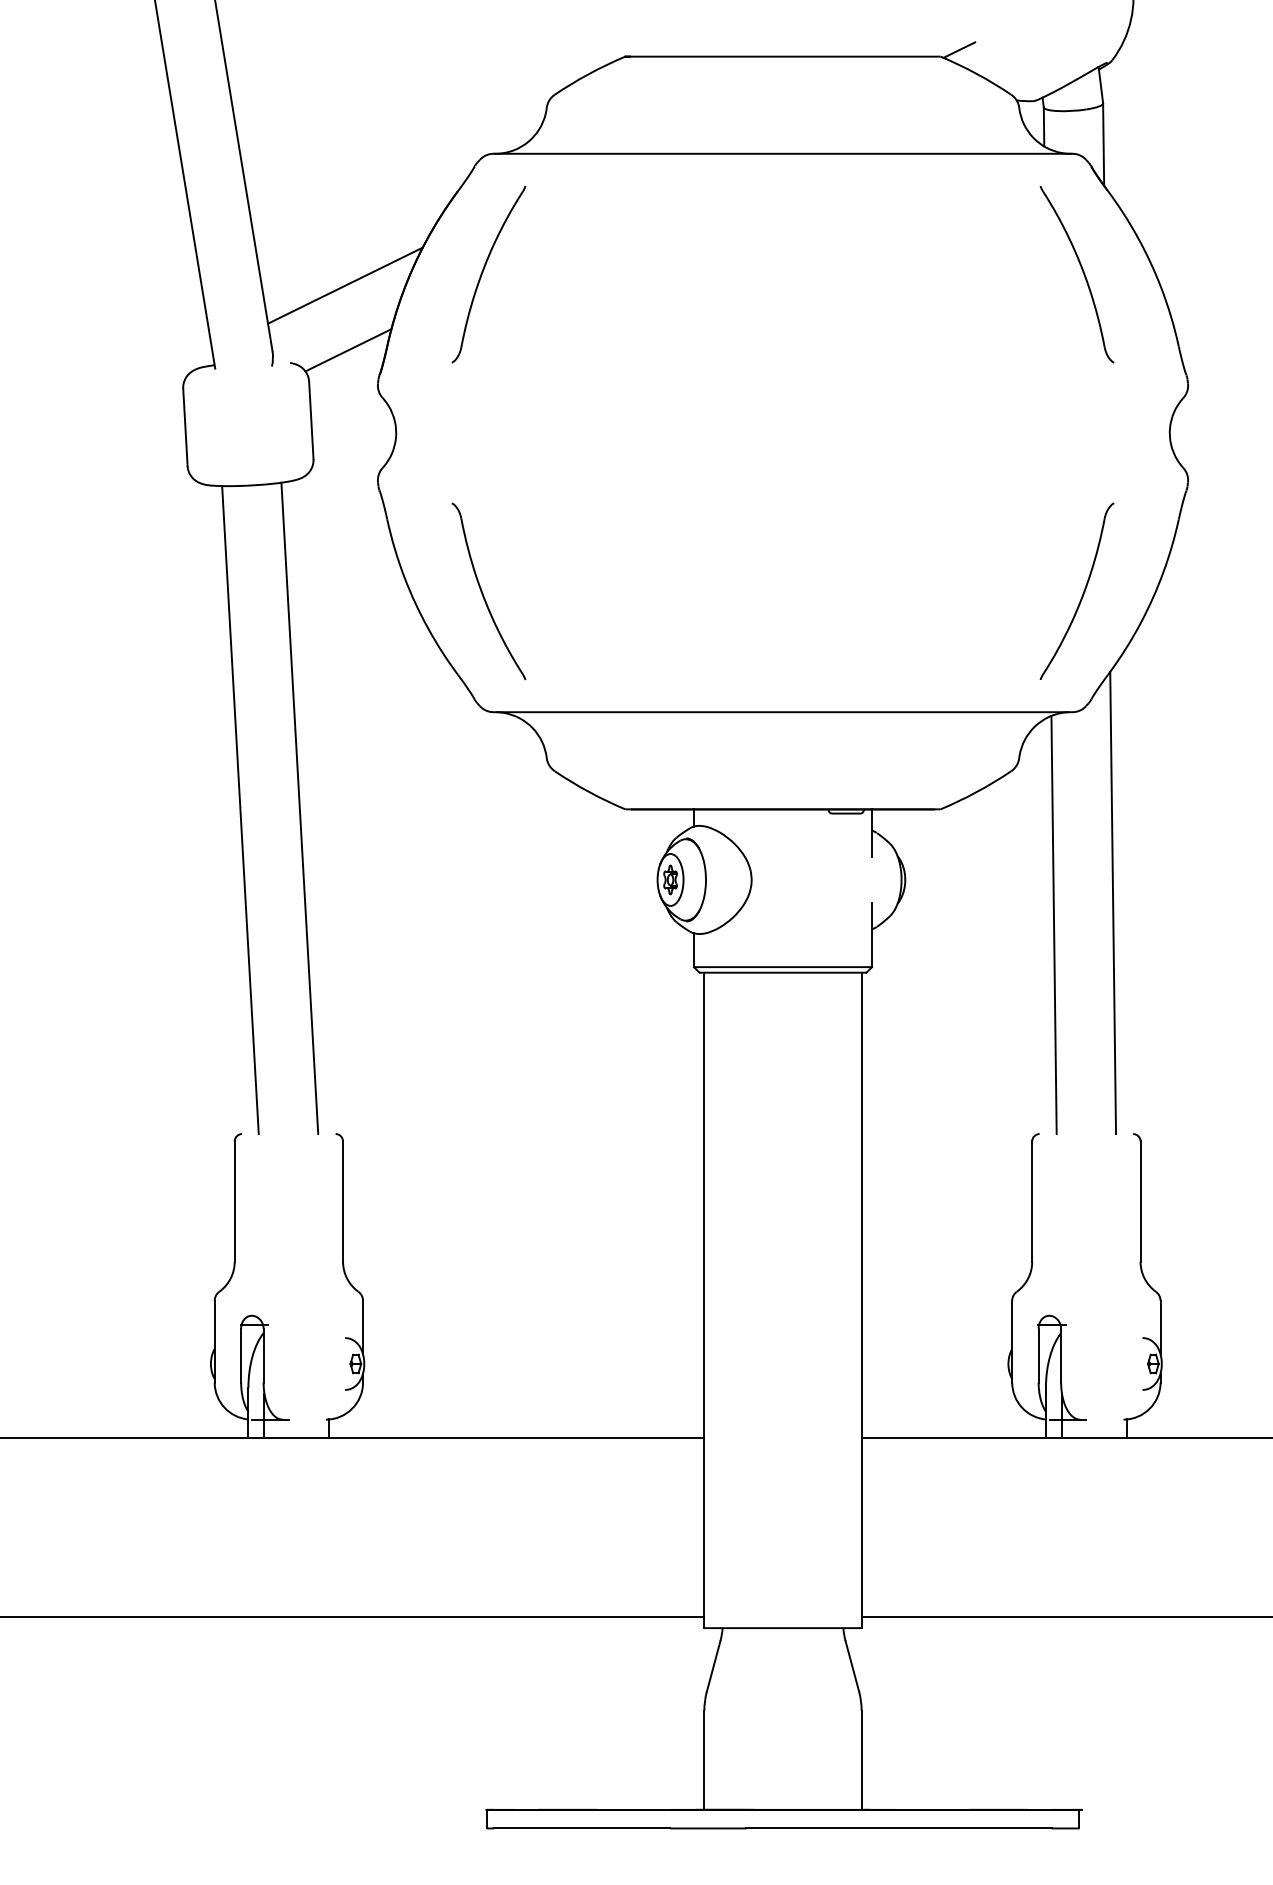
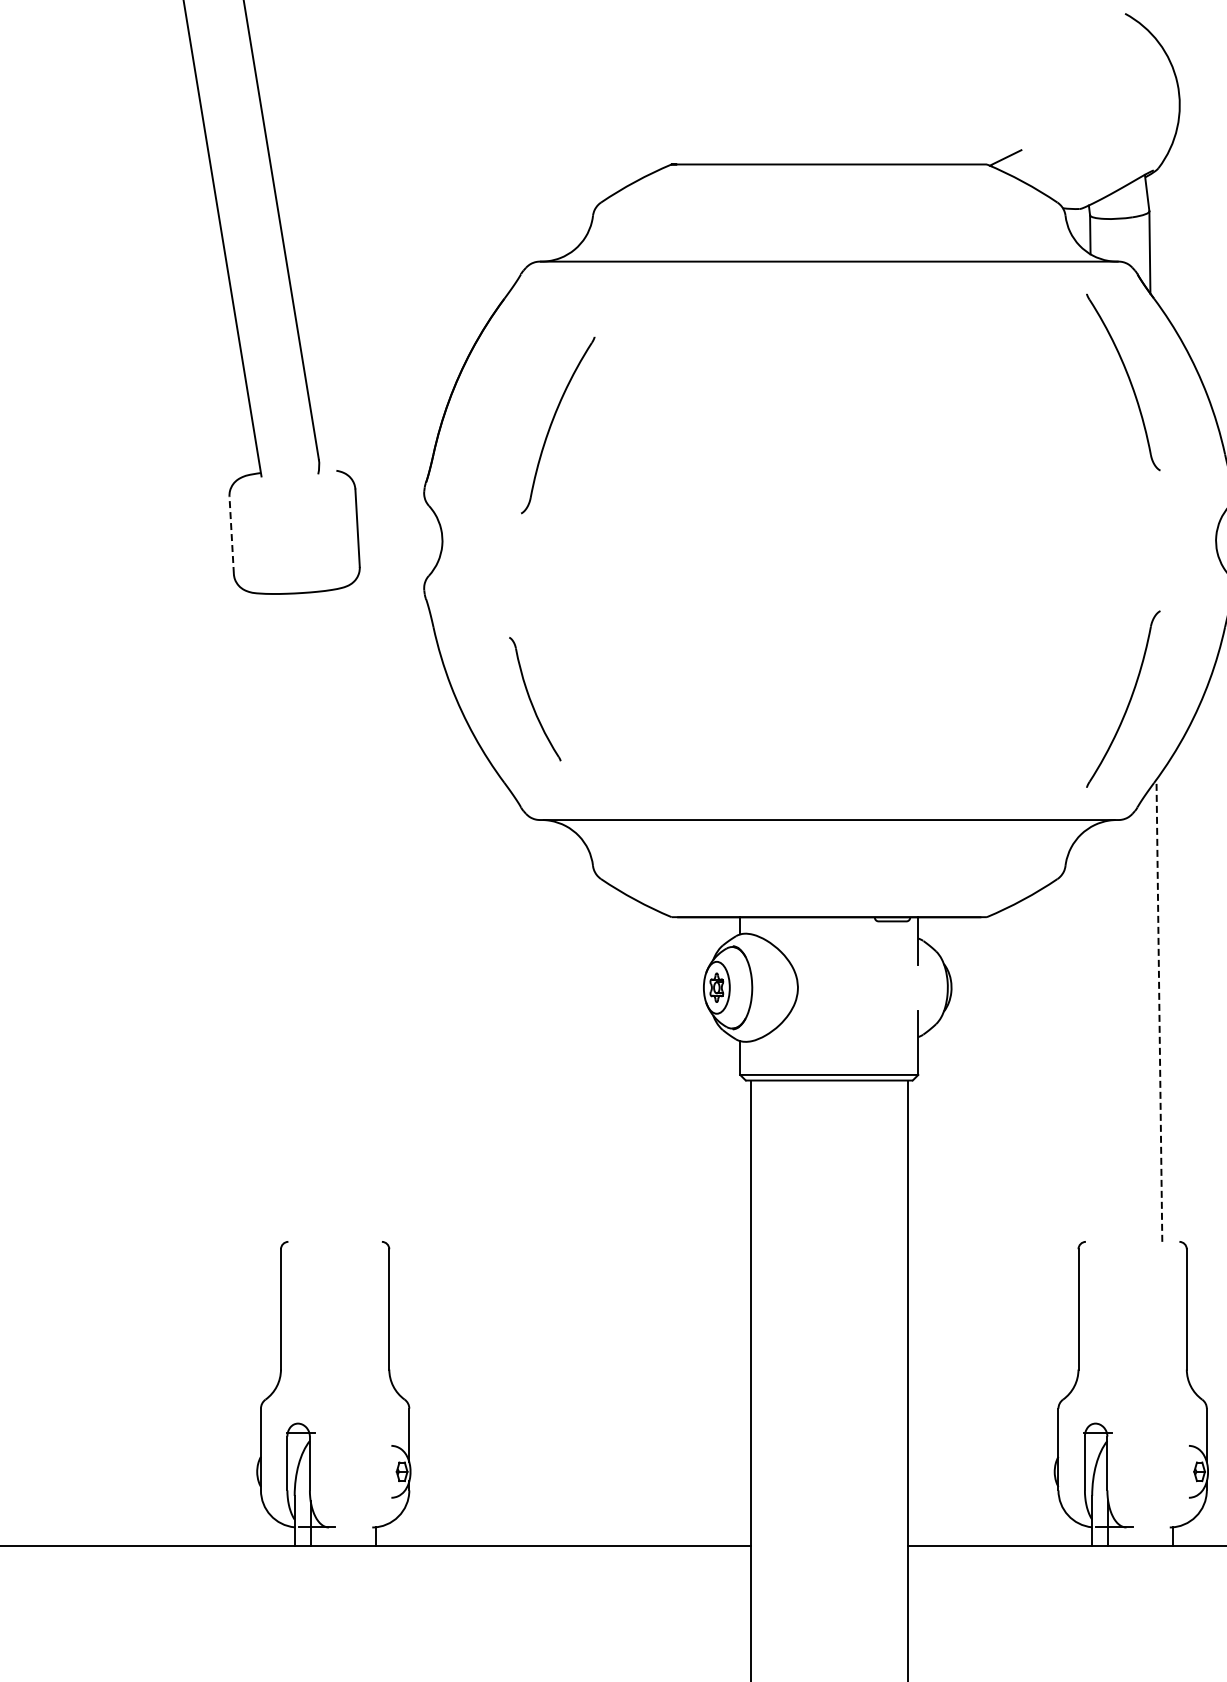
part: (488, 274) -> (557, 425), moved
line: (345, 285) -> (391, 393), removed
line: (348, 350) -> (394, 458), removed
line: (185, 427) -> (231, 535), solid -> dashed
part: (488, 591) -> (534, 699), size x0.7
line: (299, 808) -> (345, 916), removed
line: (240, 810) -> (286, 918), removed
line: (1113, 902) -> (1159, 1010), solid -> dashed
line: (1053, 924) -> (1099, 1032), removed

